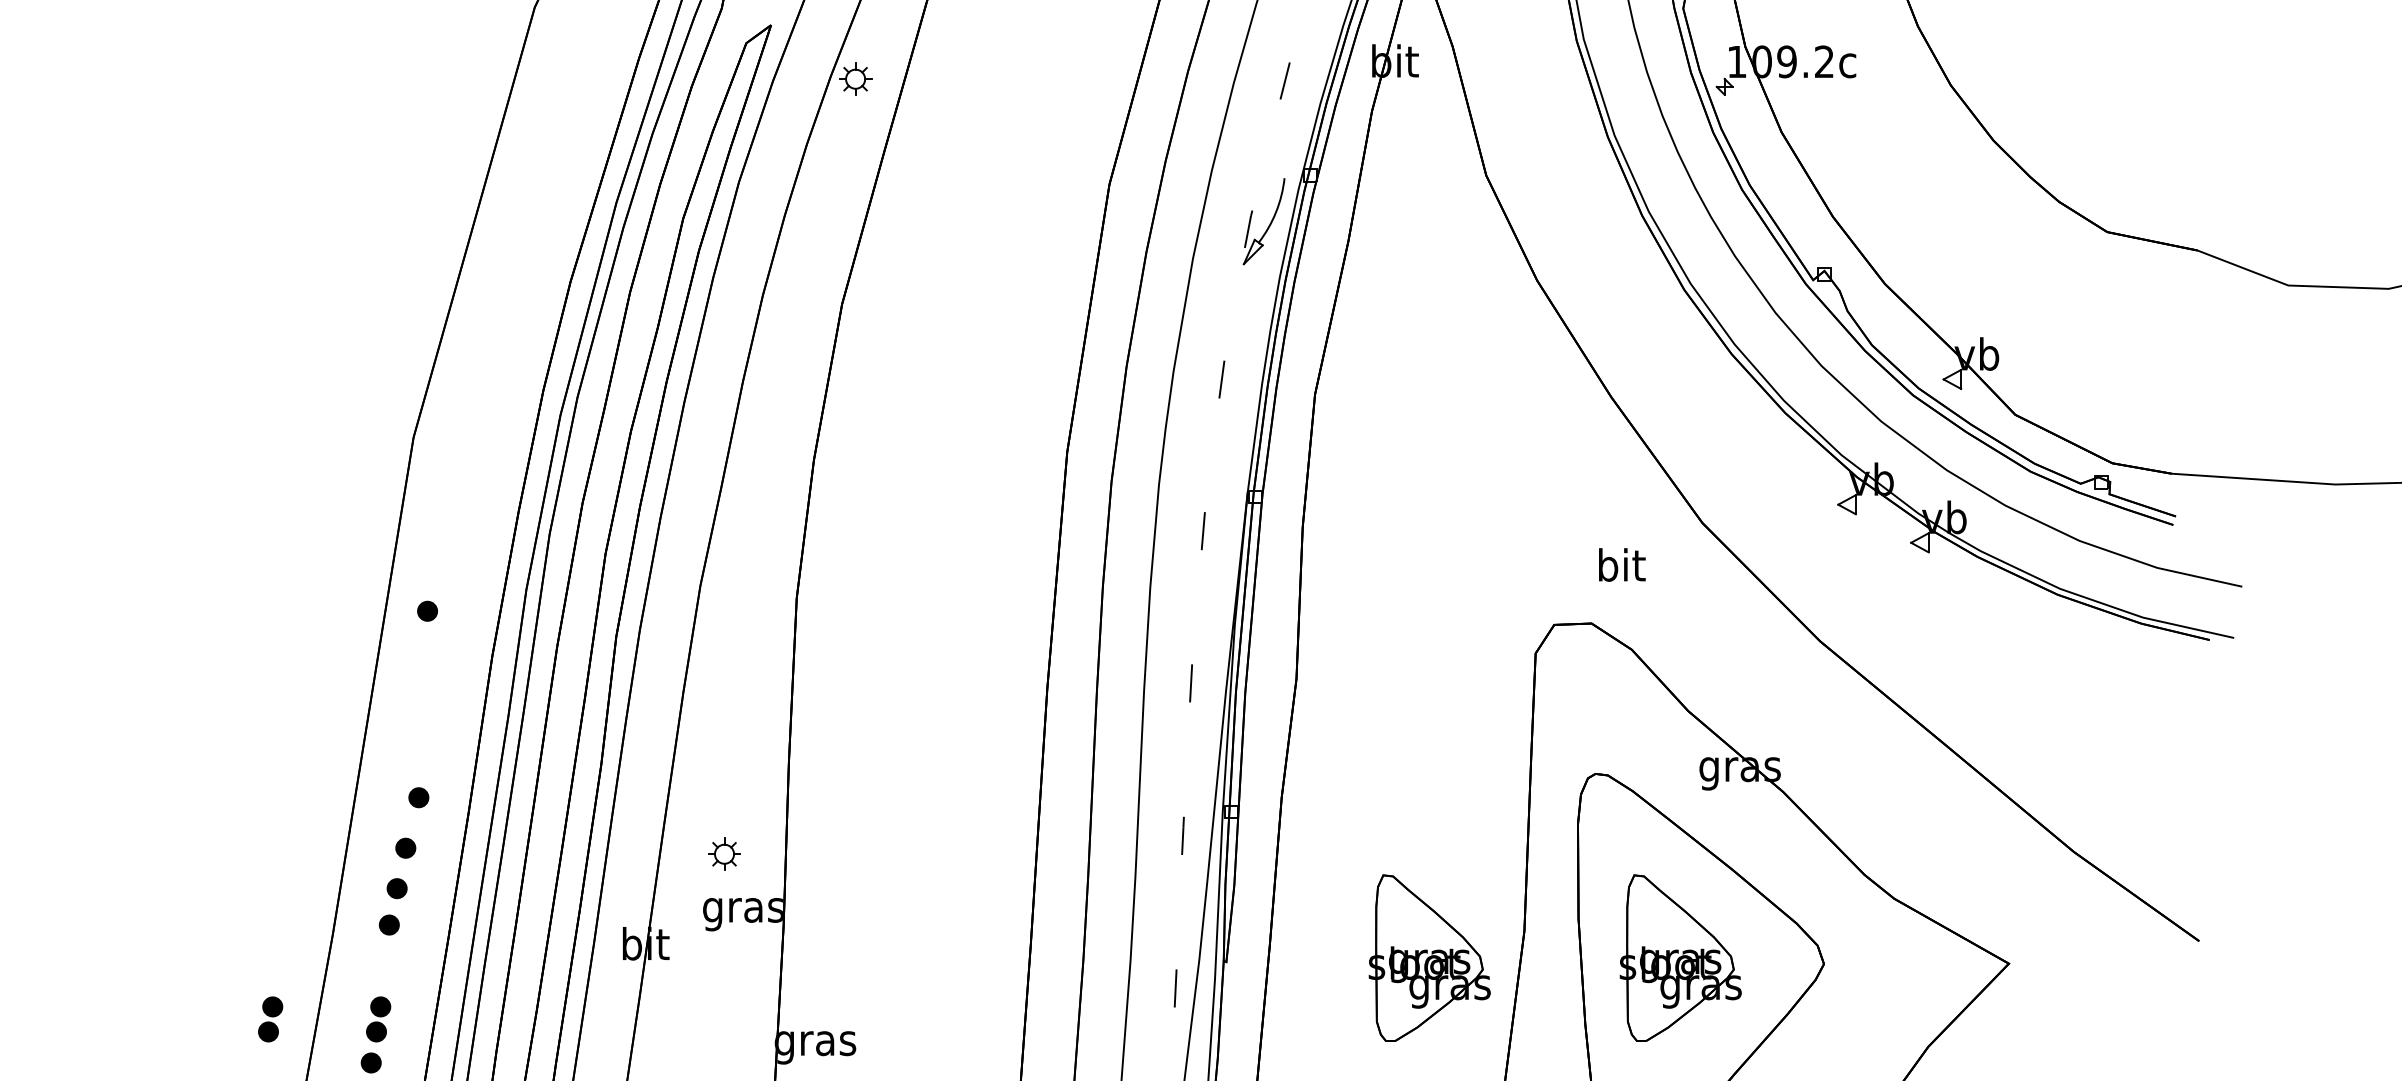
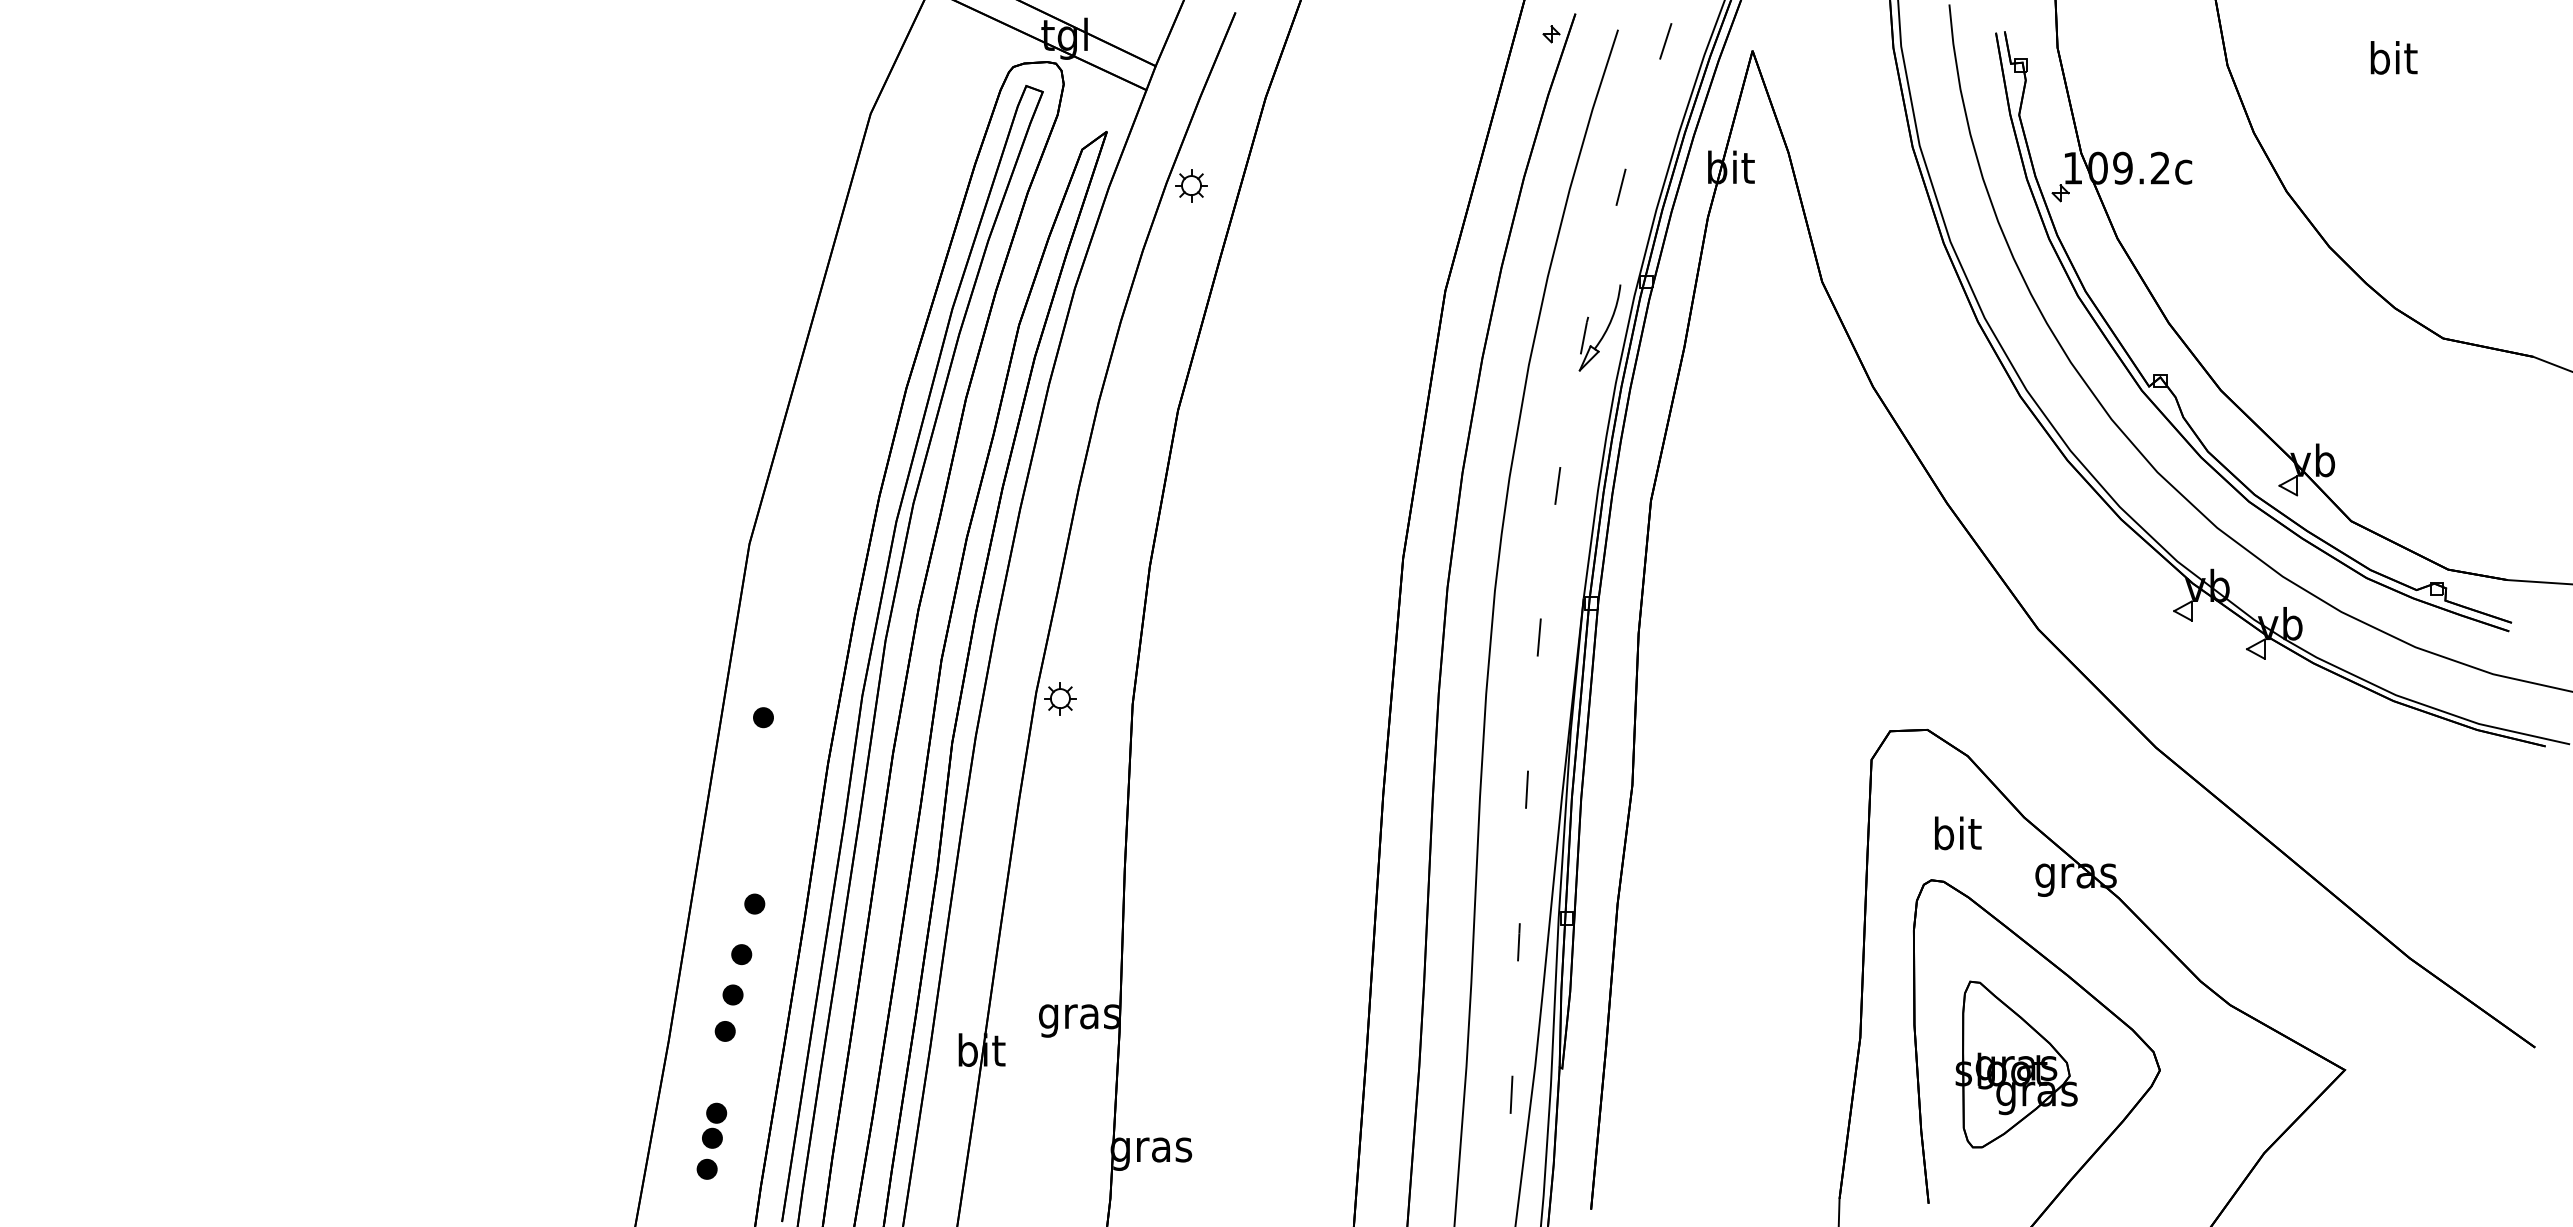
text: (1622, 565) -> (1958, 833), moved
part: (724, 854) -> (1060, 698), moved
part: (1429, 958) -> (1765, 1064), removed
part: (270, 1019) -> (606, 1125), removed

